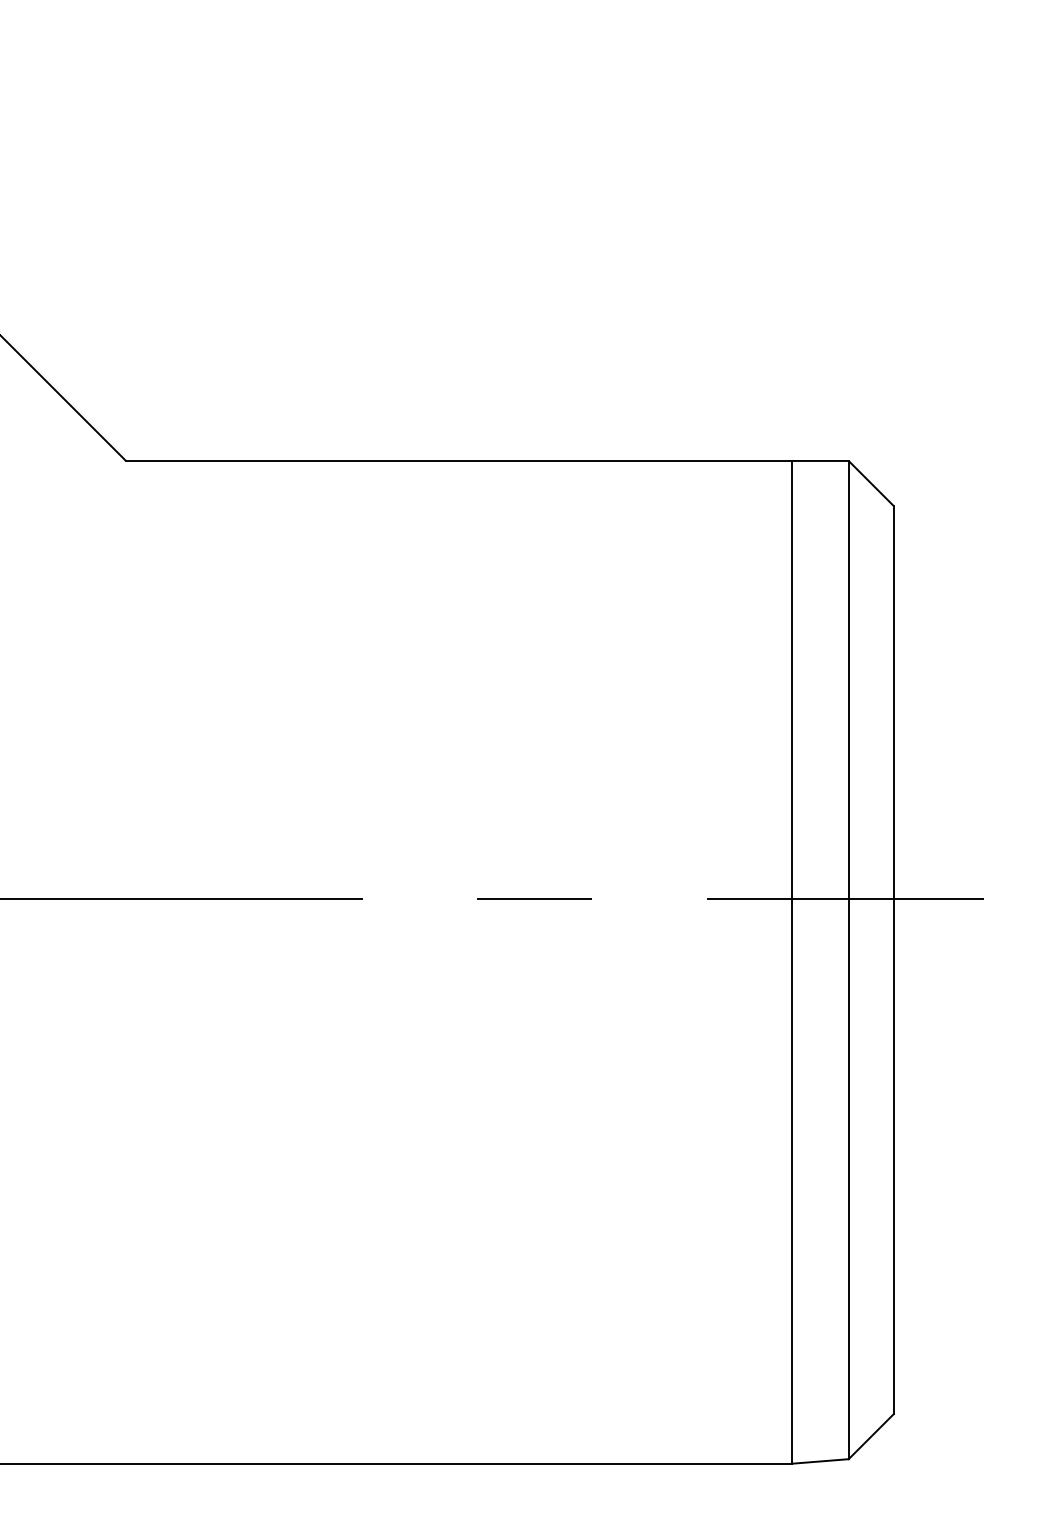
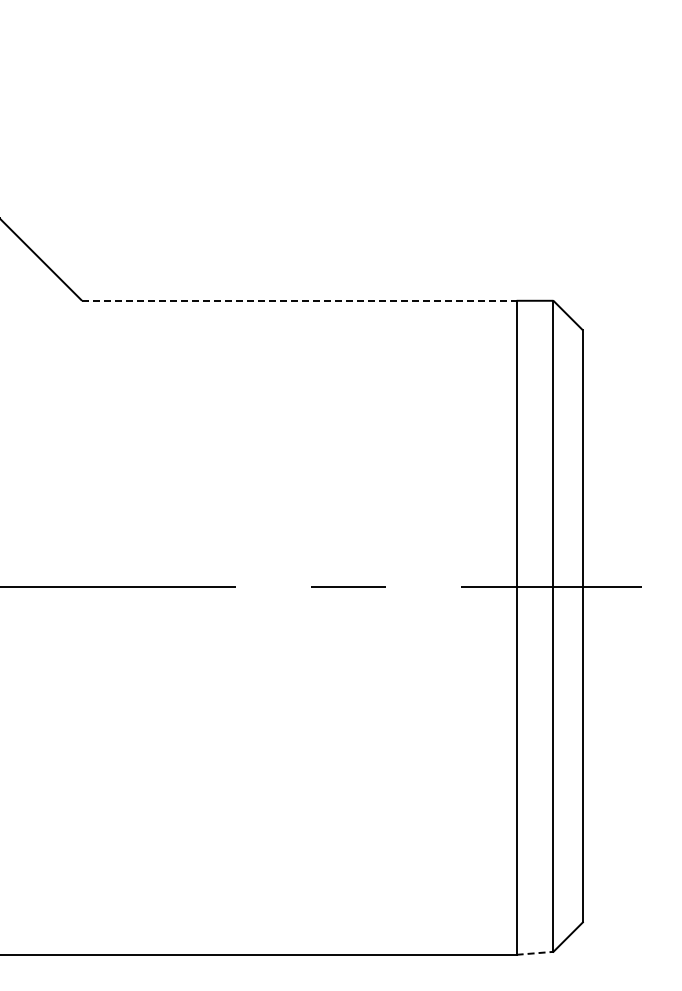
line: (459, 460) -> (299, 300), solid -> dashed
line: (821, 1461) -> (535, 953), solid -> dashed

